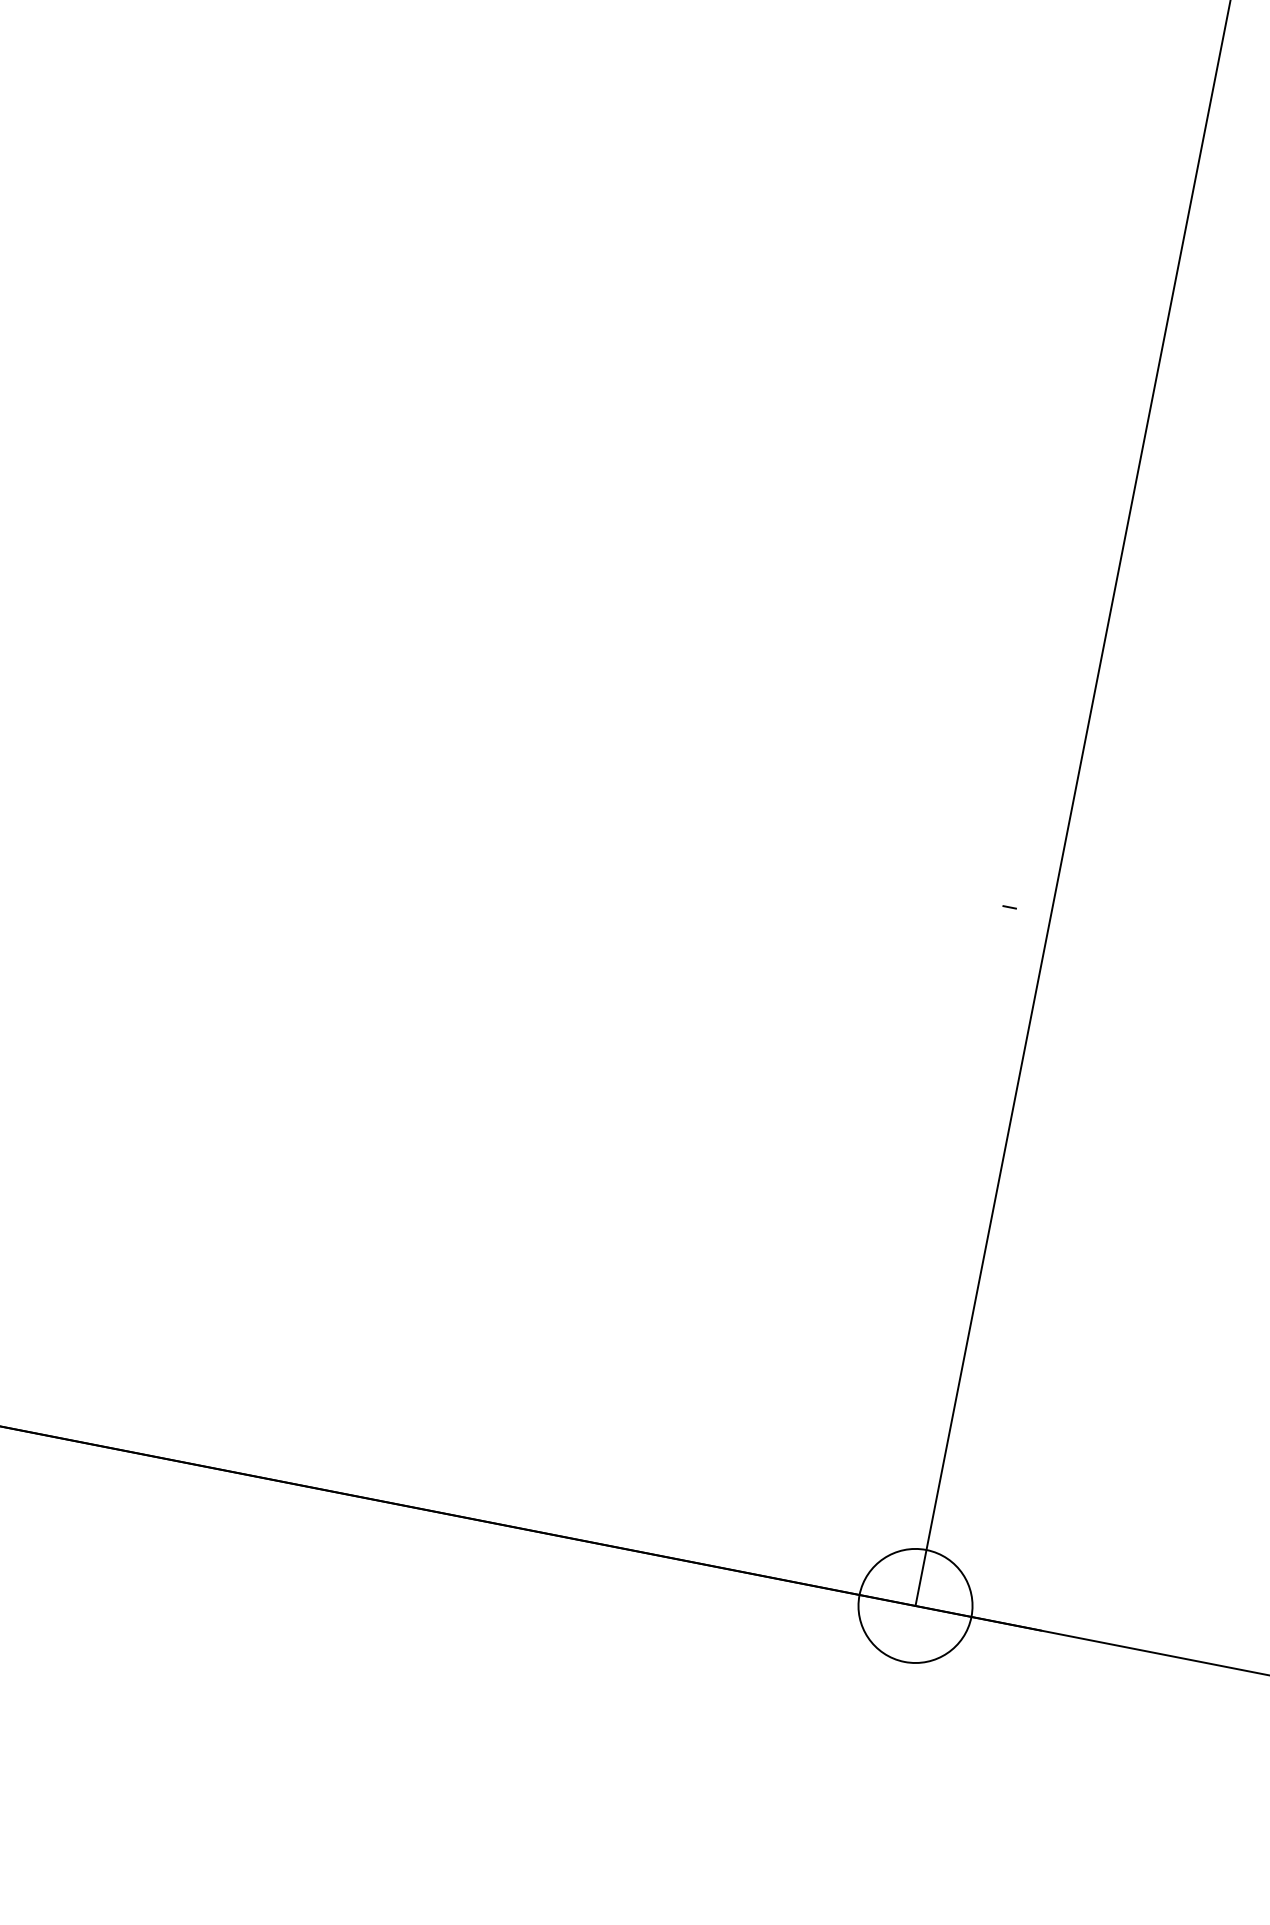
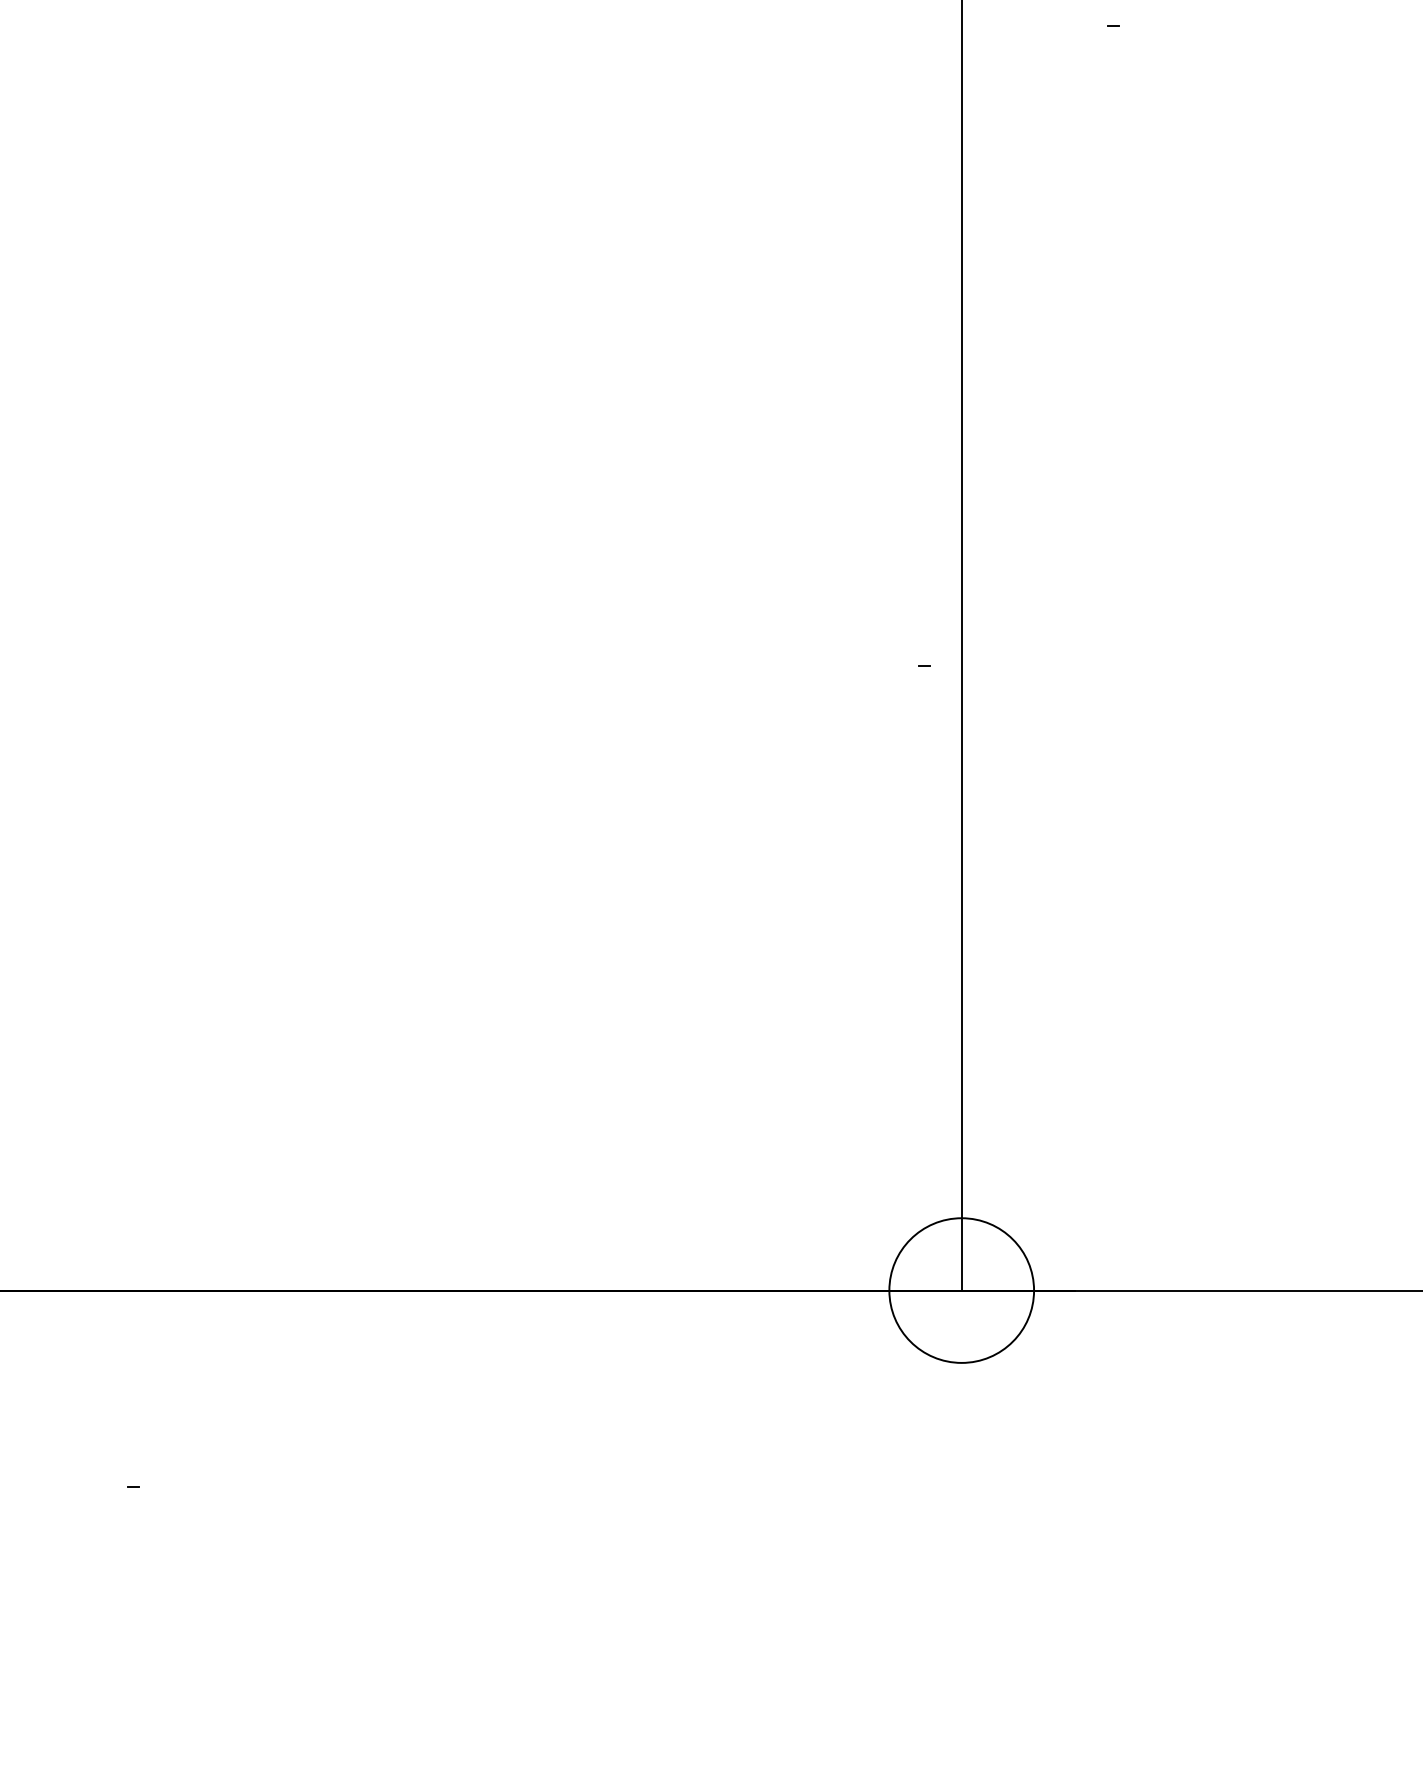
circle: (915, 1605) -> (961, 1290), size x1.43

